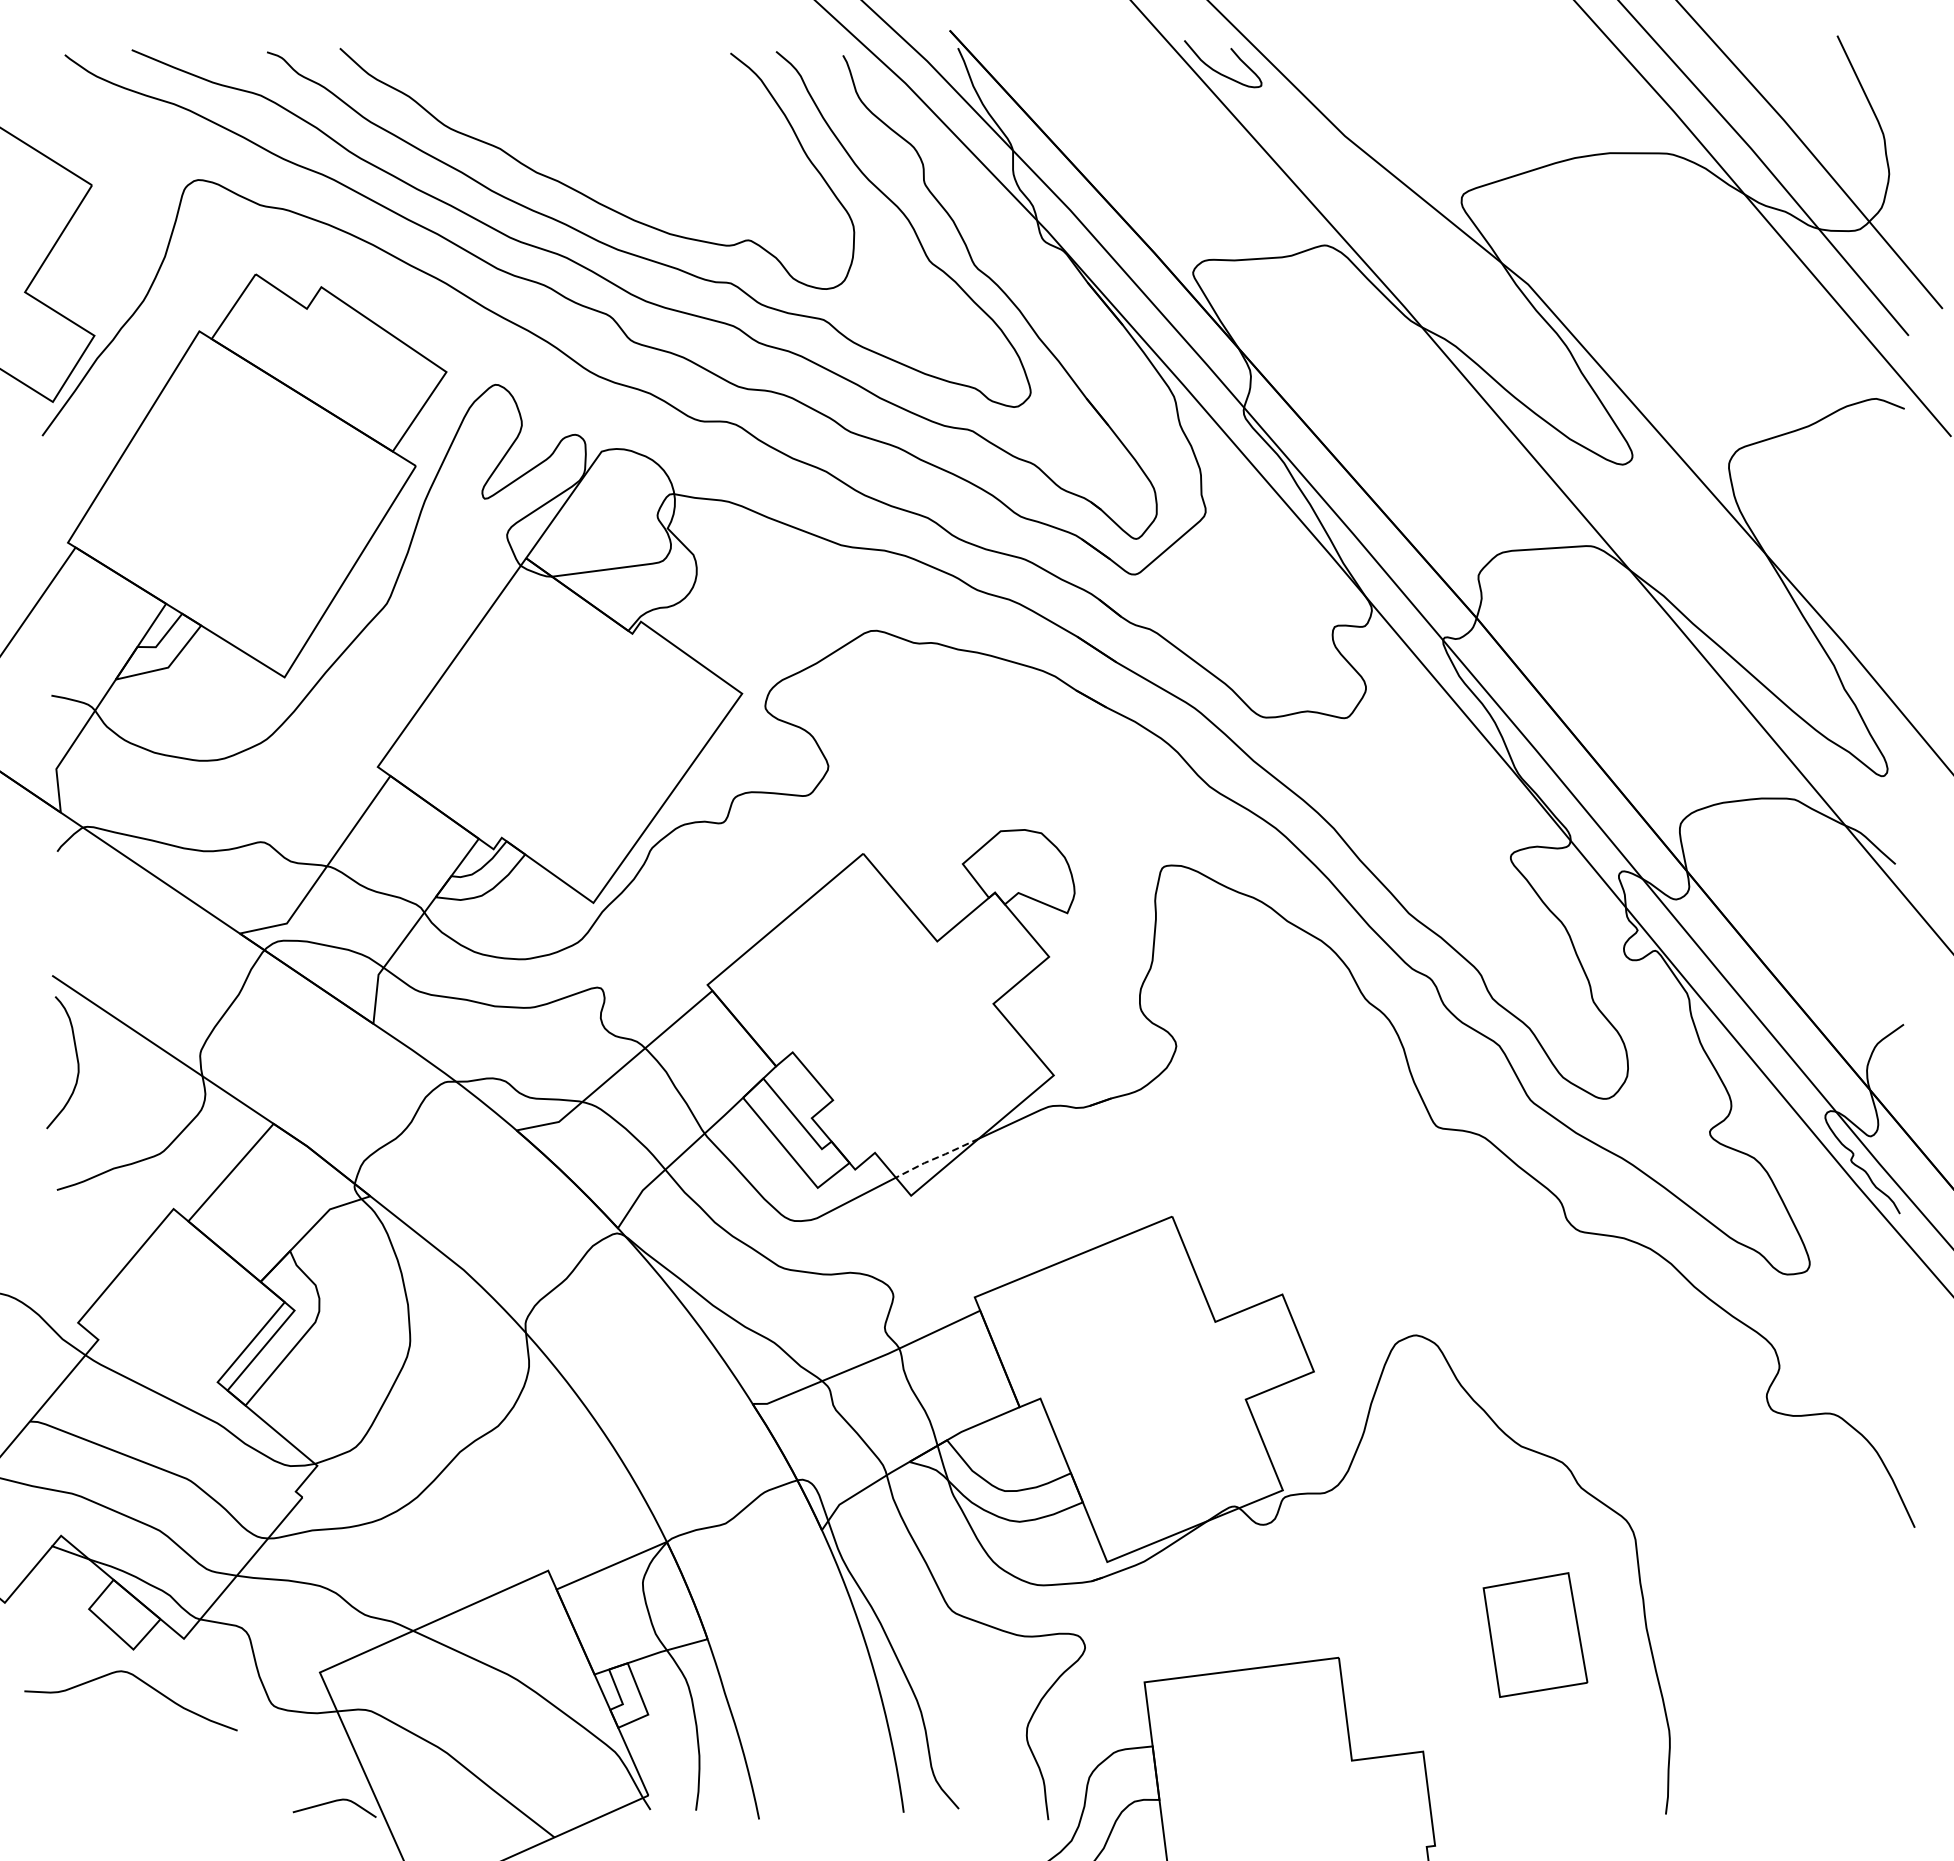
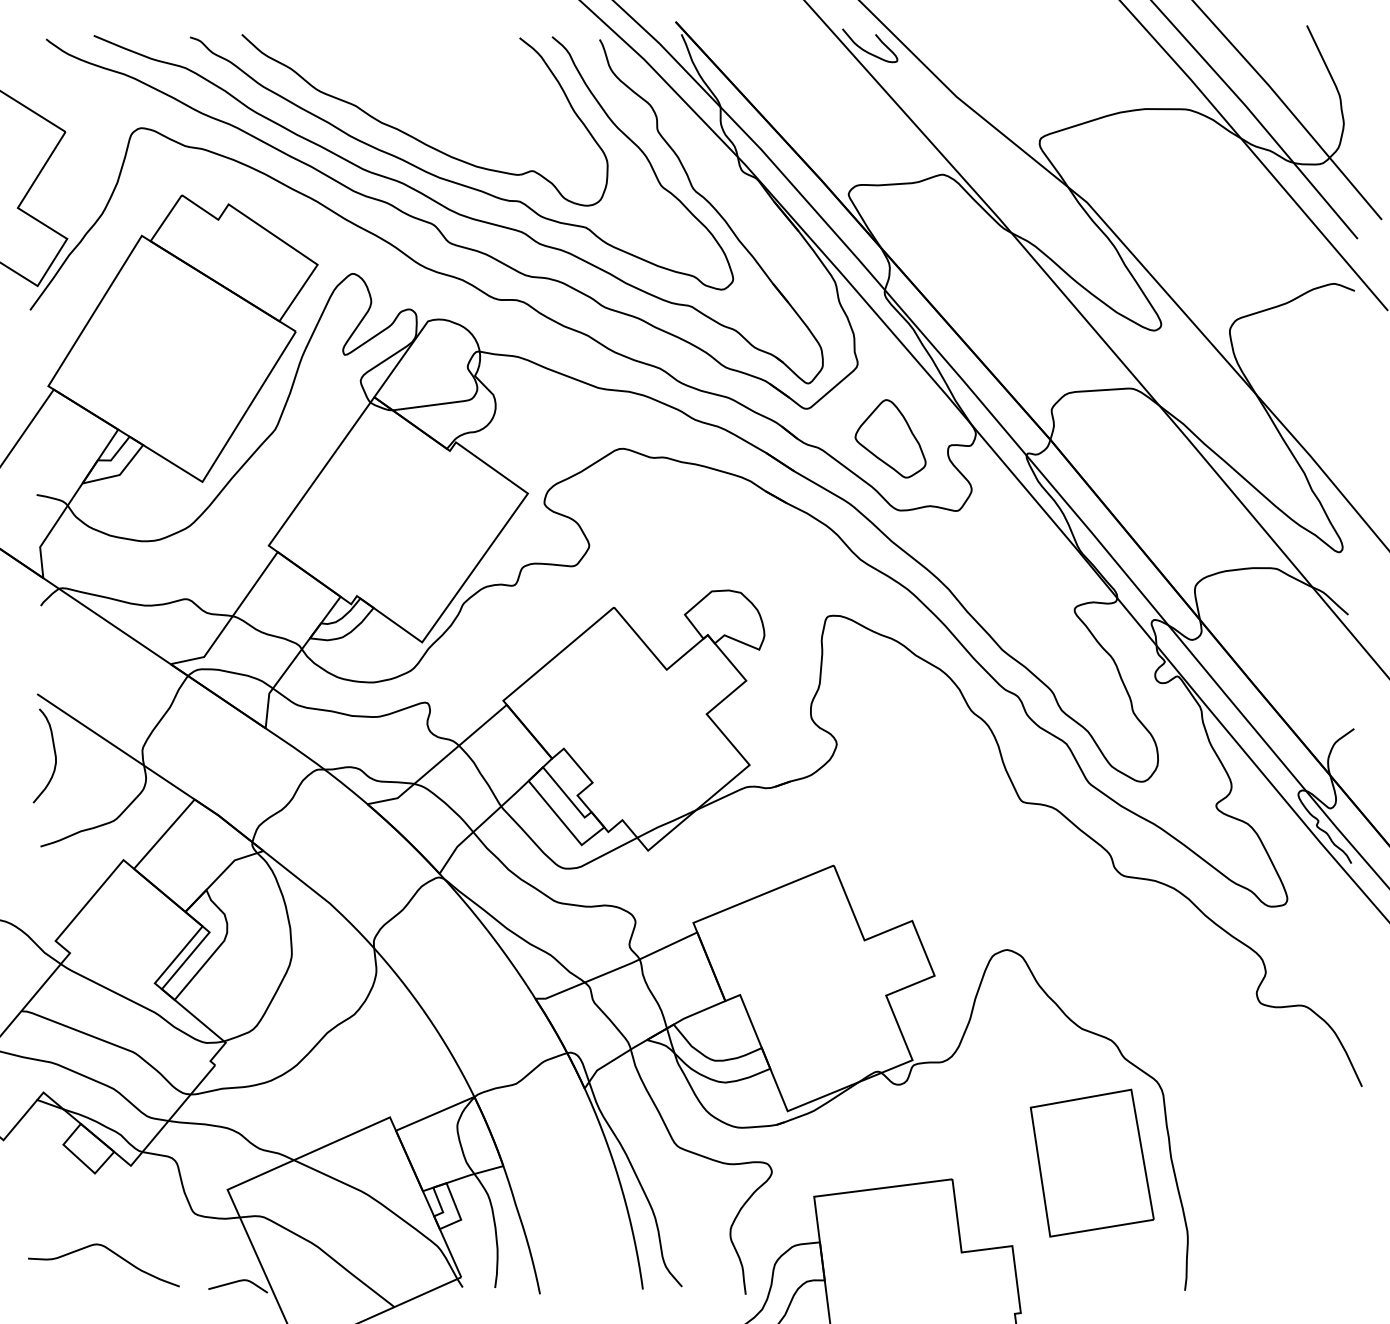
part: (1251, 616) -> (890, 438), added
line: (936, 1157) -> (666, 823), dashed -> solid
part: (1535, 1634) -> (1092, 1162), size x1.67
curve: (142, 1682) -> (112, 1252), moved

